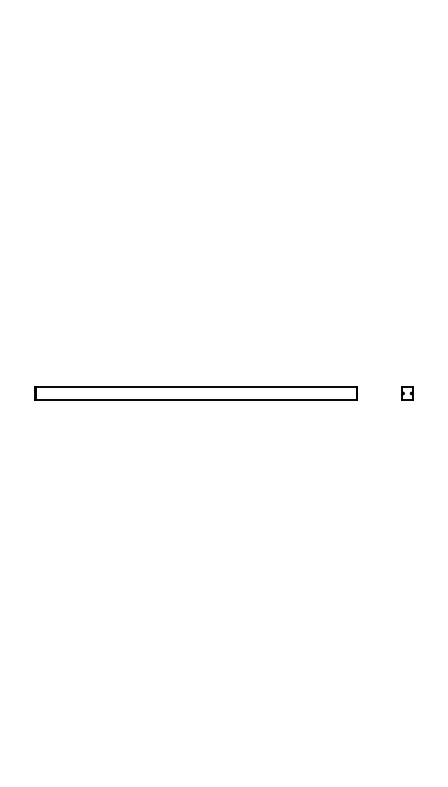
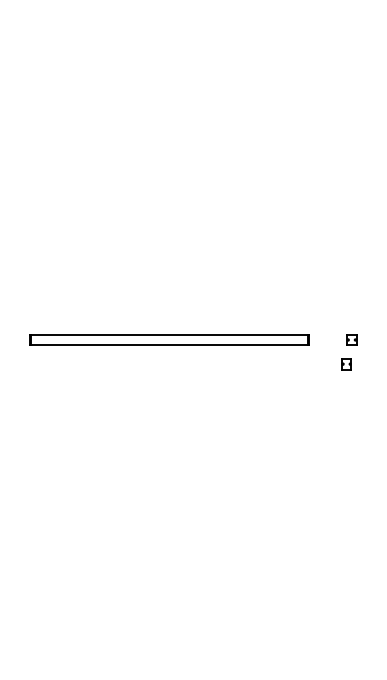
part: (401, 421) -> (346, 364), added

